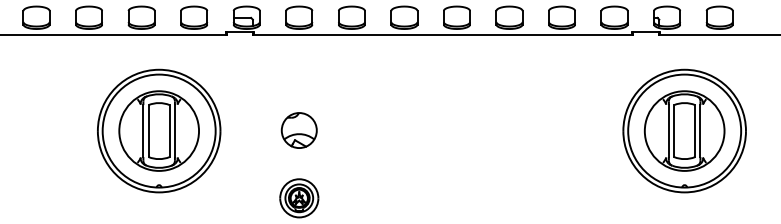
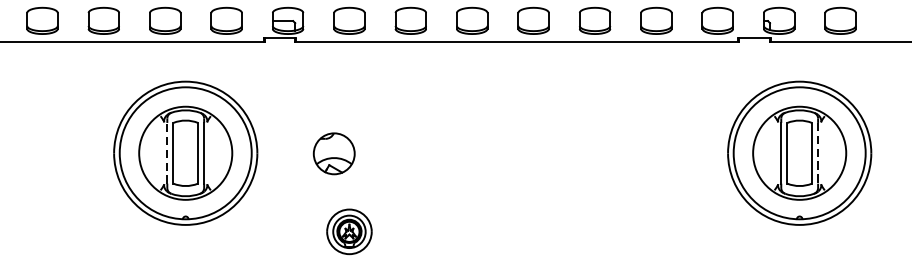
part: (298, 130) -> (333, 153), moved
line: (143, 131) -> (167, 153), solid -> dashed
line: (700, 131) -> (818, 153), solid -> dashed

